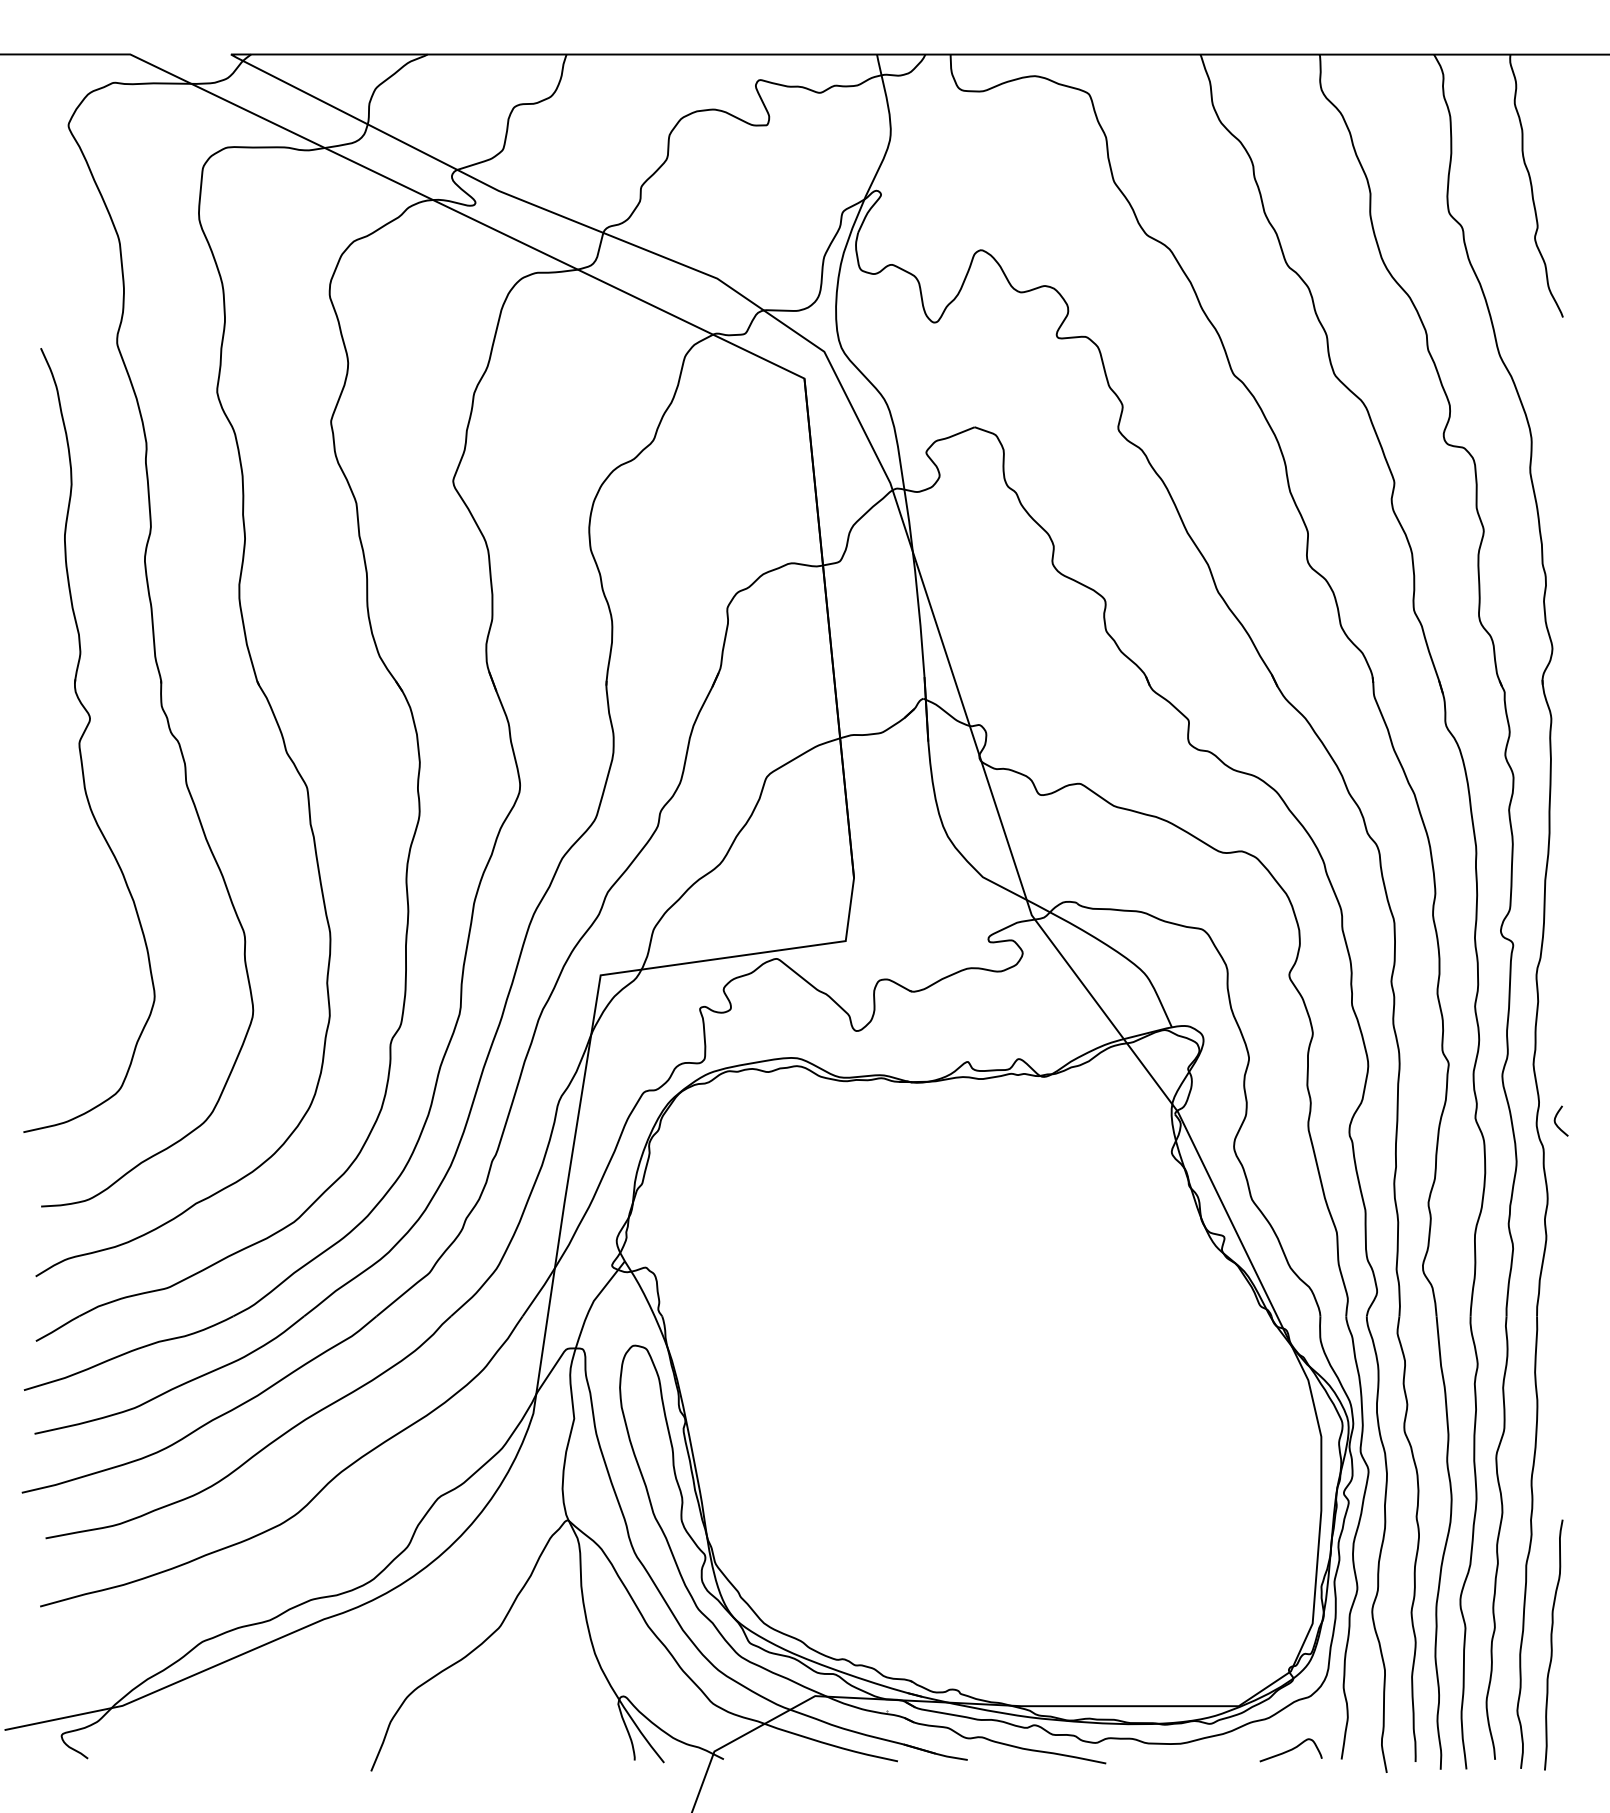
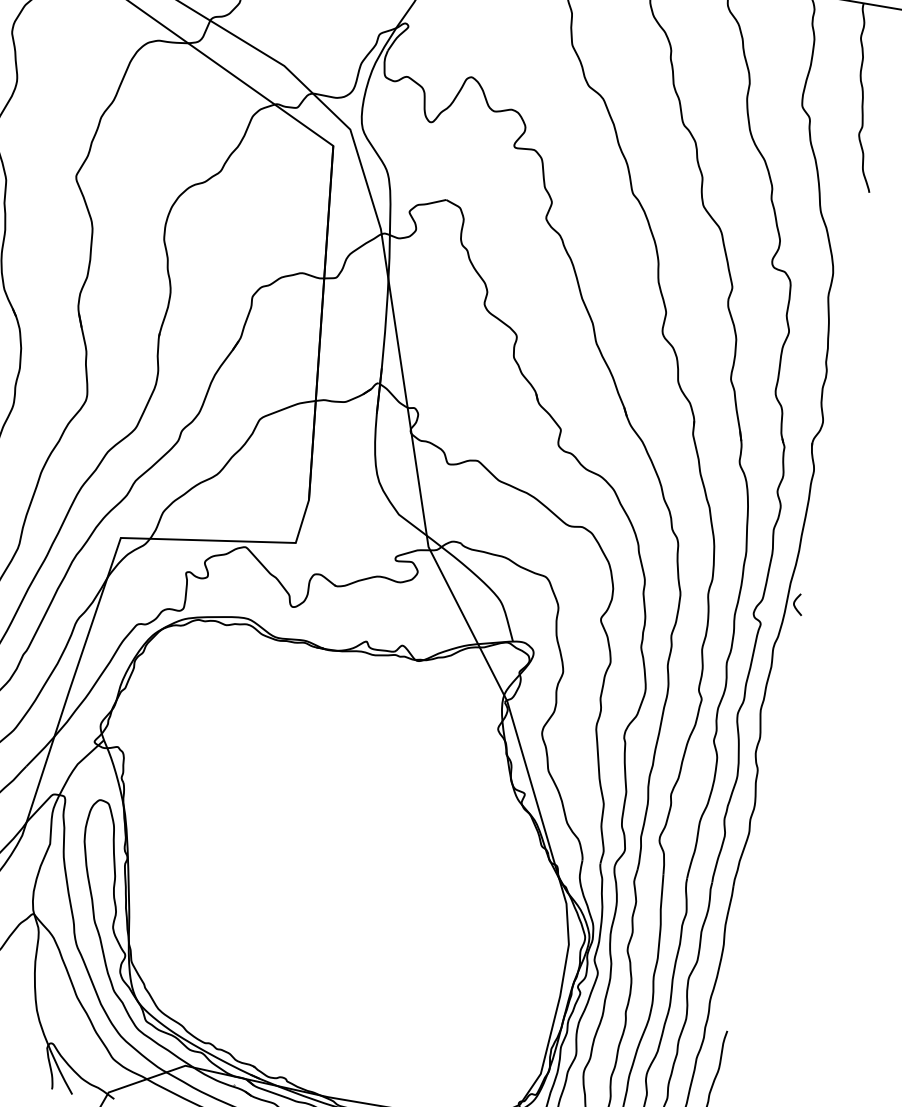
curve: (1556, 1117) -> (795, 601), moved

